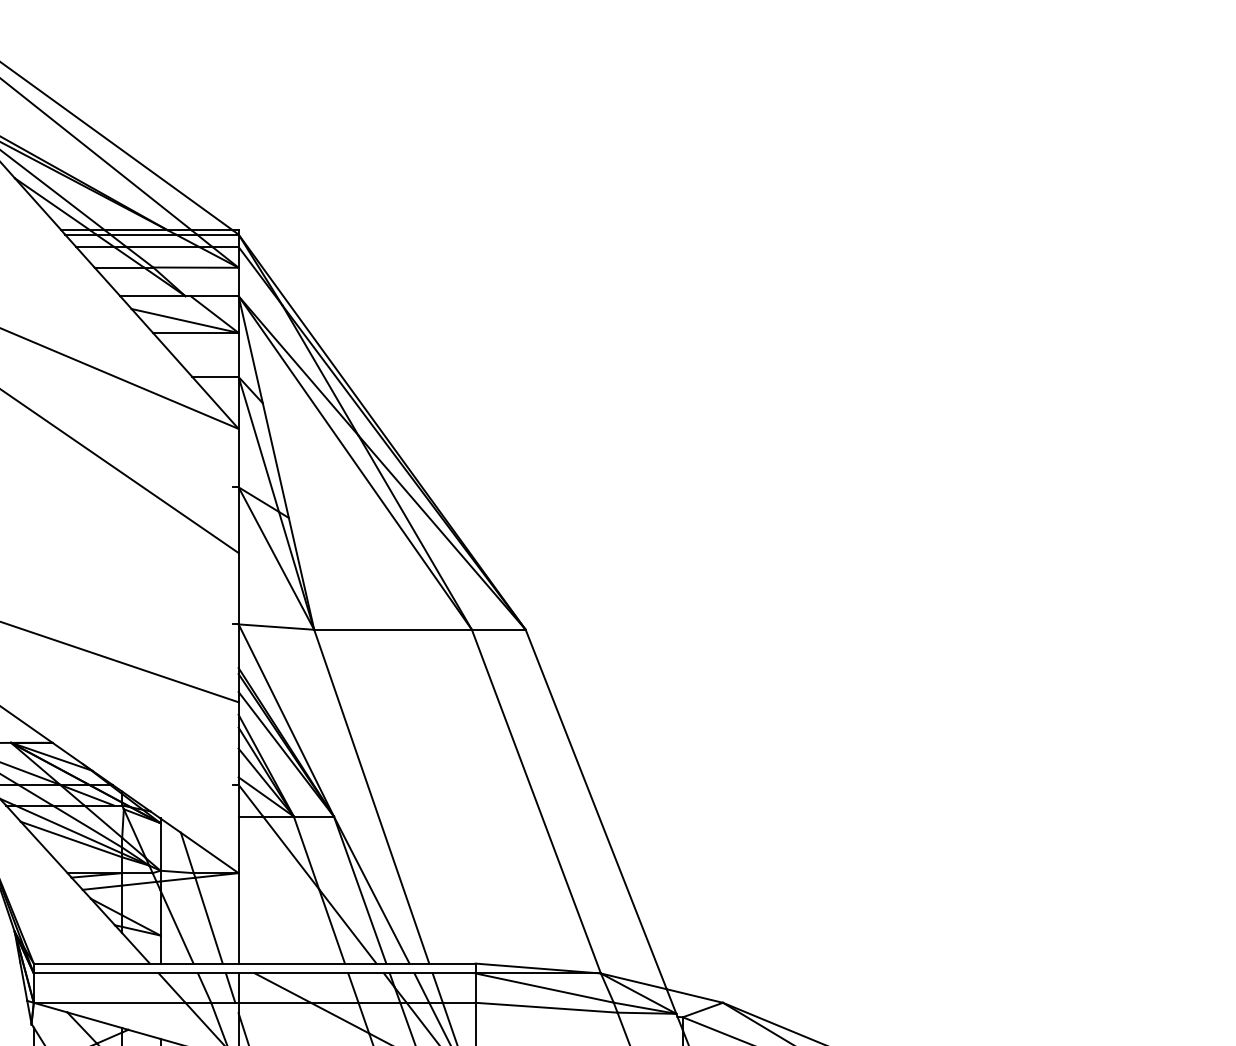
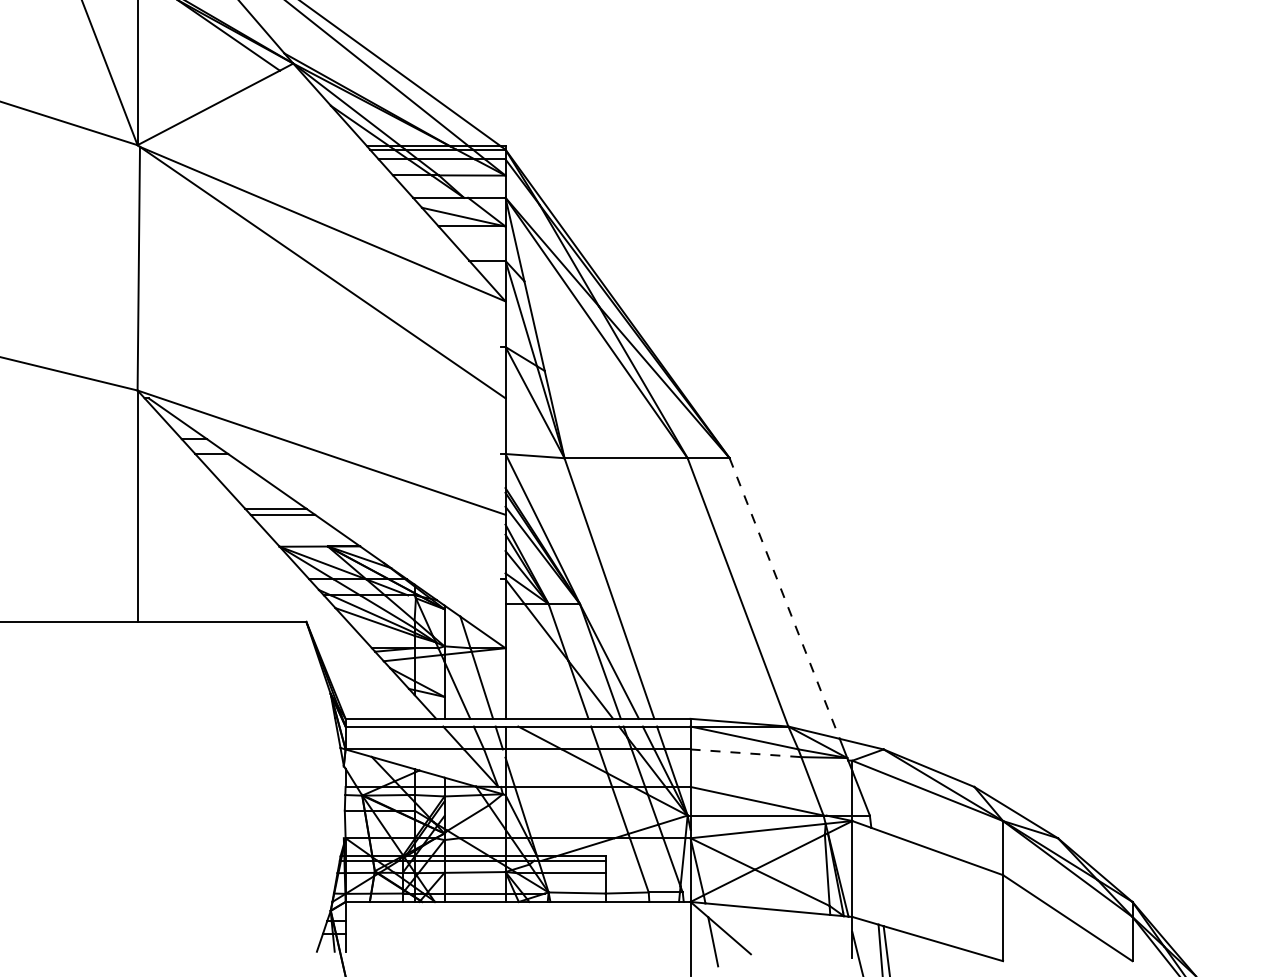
line: (595, 809) -> (784, 598), solid -> dashed
line: (546, 1007) -> (745, 753), solid -> dashed

